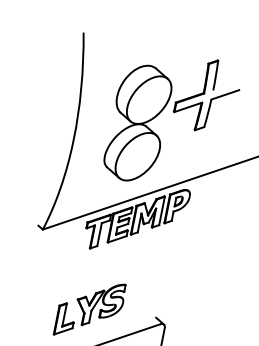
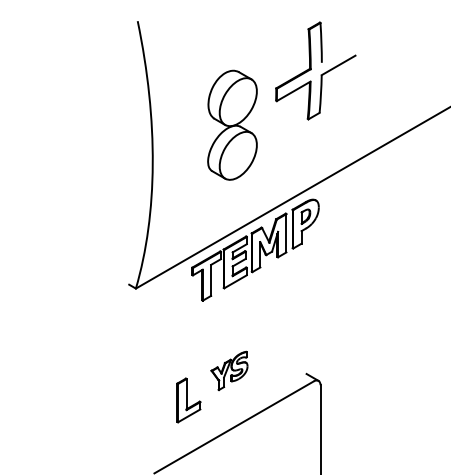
part: (138, 123) -> (232, 125), size x0.7
part: (99, 303) -> (229, 370), size x0.6

